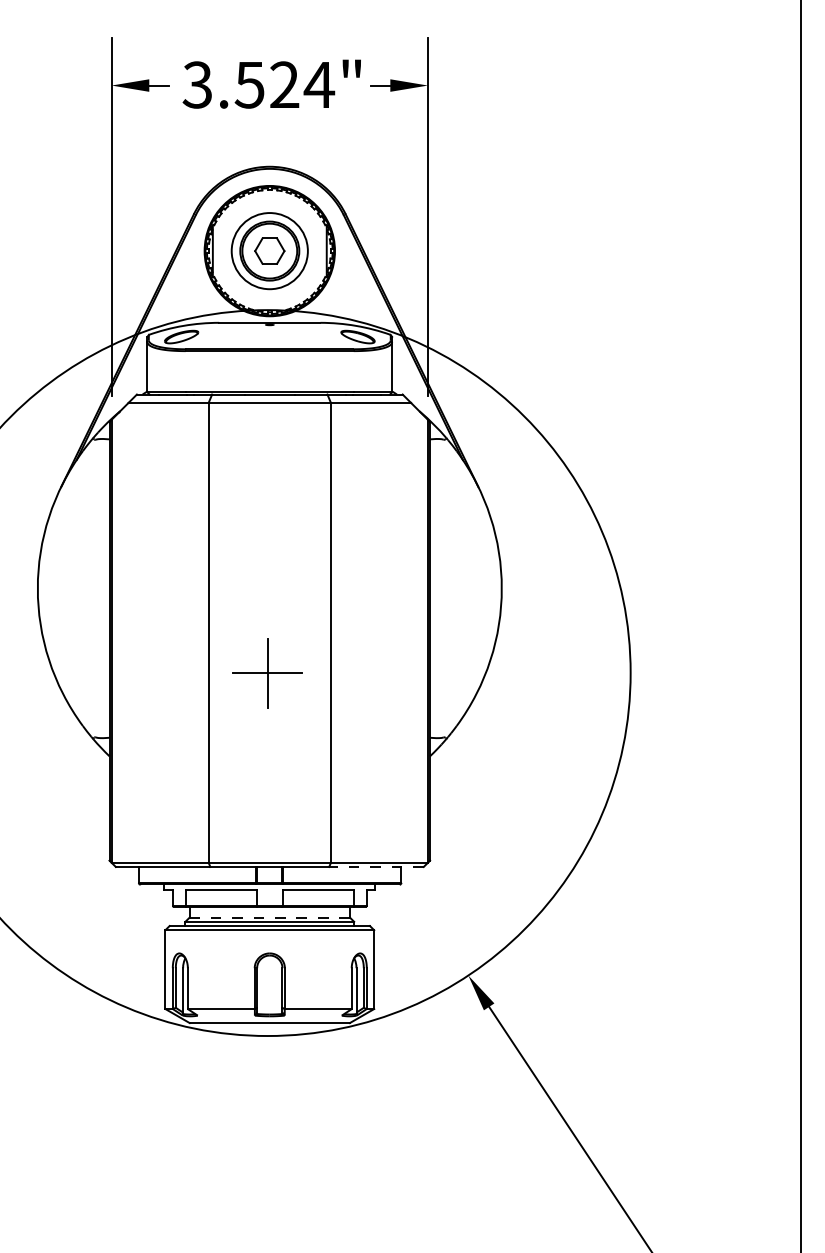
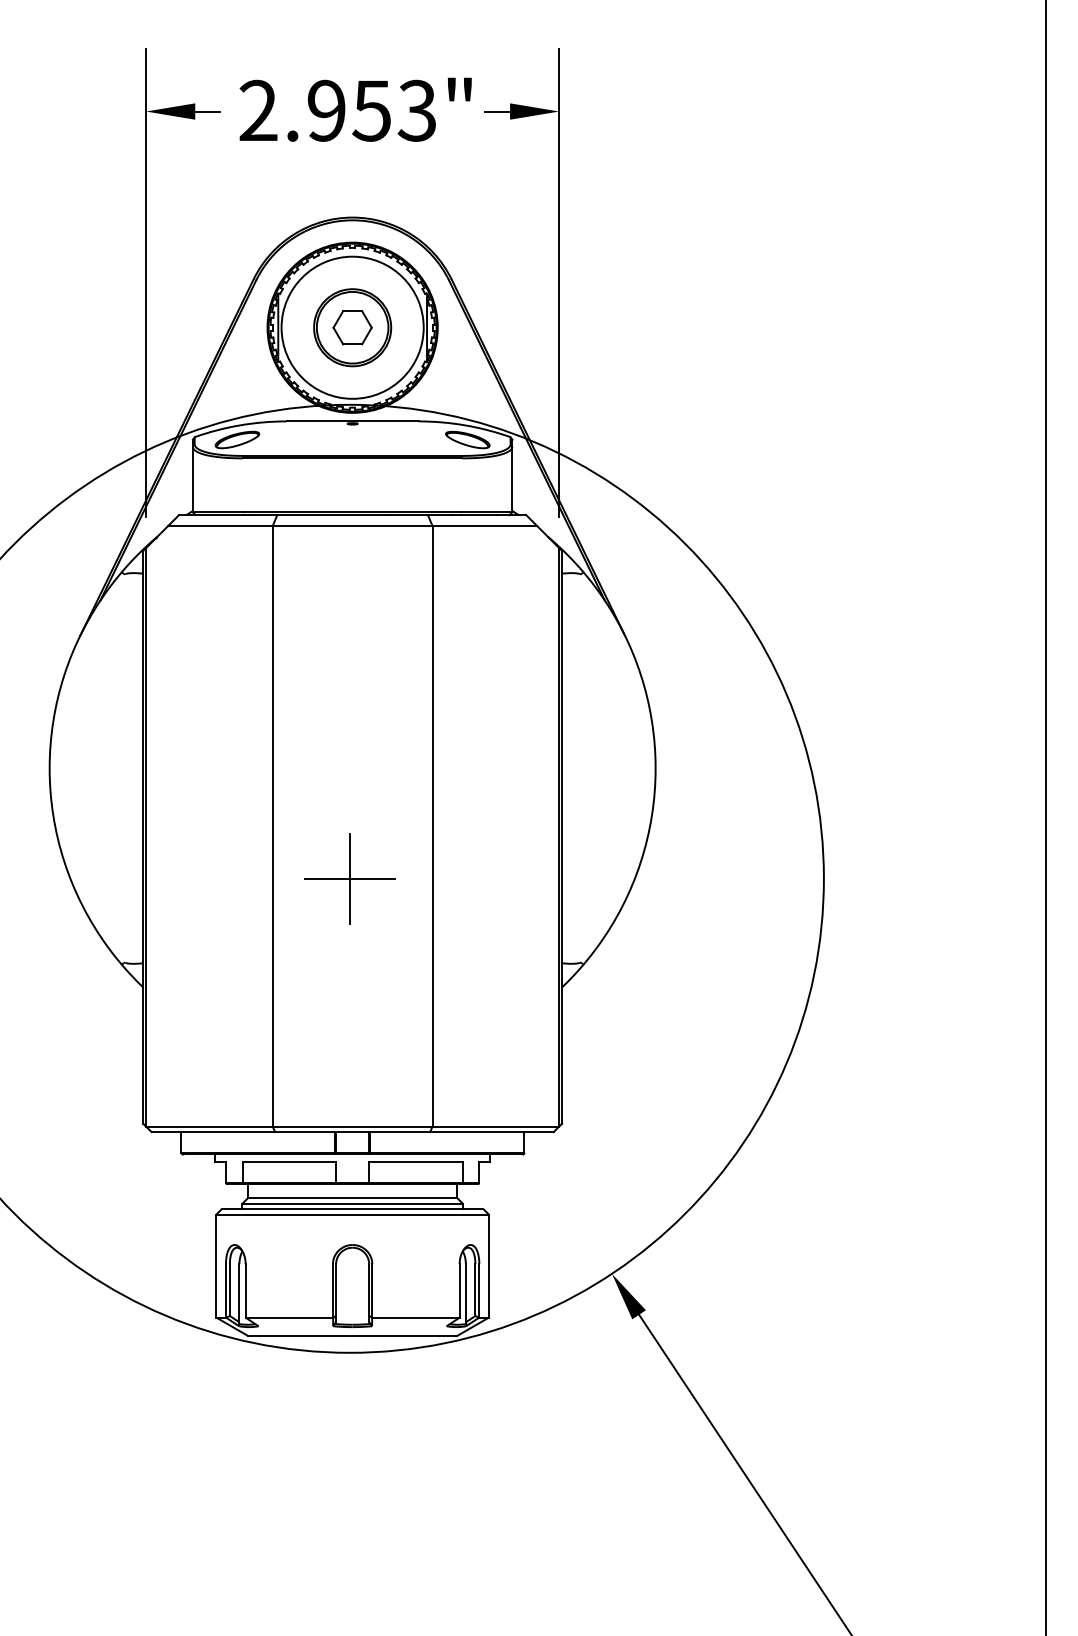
text: (258, 84) -> (337, 110), 3.524" -> 2.953"
circle: (269, 250) -> (352, 327), size x1.43
line: (376, 867) -> (491, 1132), dashed -> solid
line: (269, 917) -> (352, 1198), dashed -> solid

